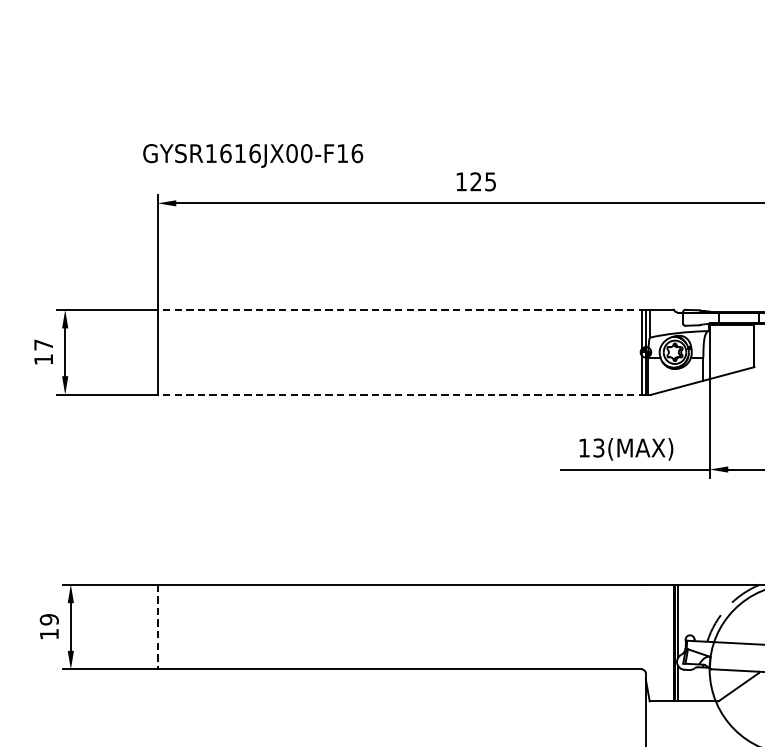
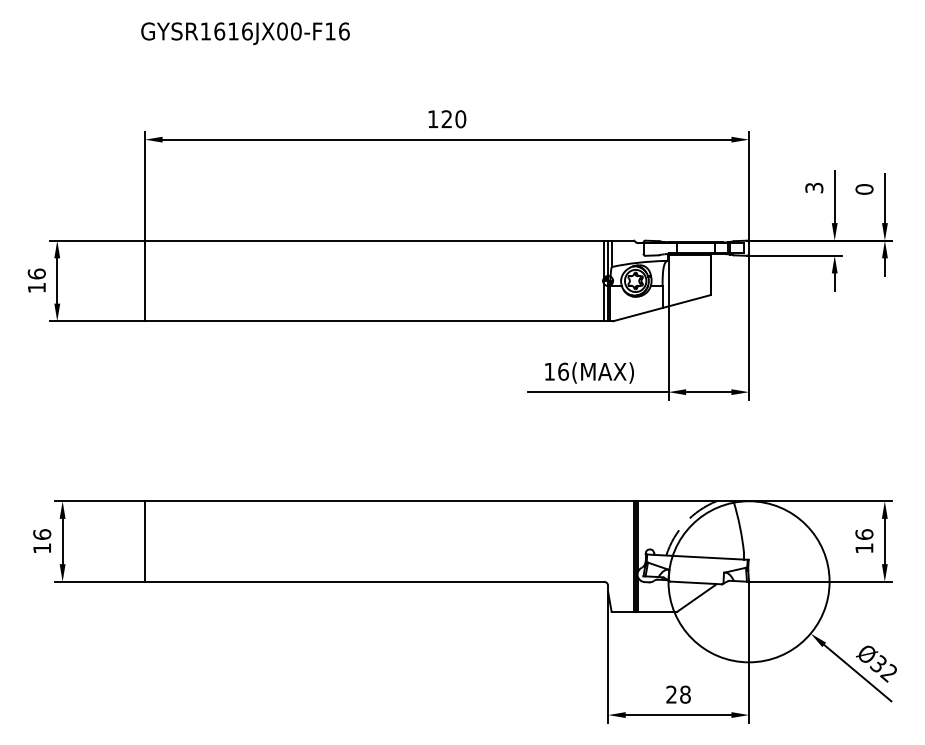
text: (253, 155) -> (245, 33), moved
text: (490, 182) -> (460, 119), 125 -> 120
line: (401, 309) -> (376, 240), dashed -> solid
text: (43, 344) -> (36, 273), 17 -> 16
line: (401, 395) -> (376, 321), dashed -> solid
text: (598, 447) -> (563, 371), 13(MAX) -> 16(MAX)
text: (49, 619) -> (42, 534), 19 -> 16
line: (158, 628) -> (145, 542), dashed -> solid

